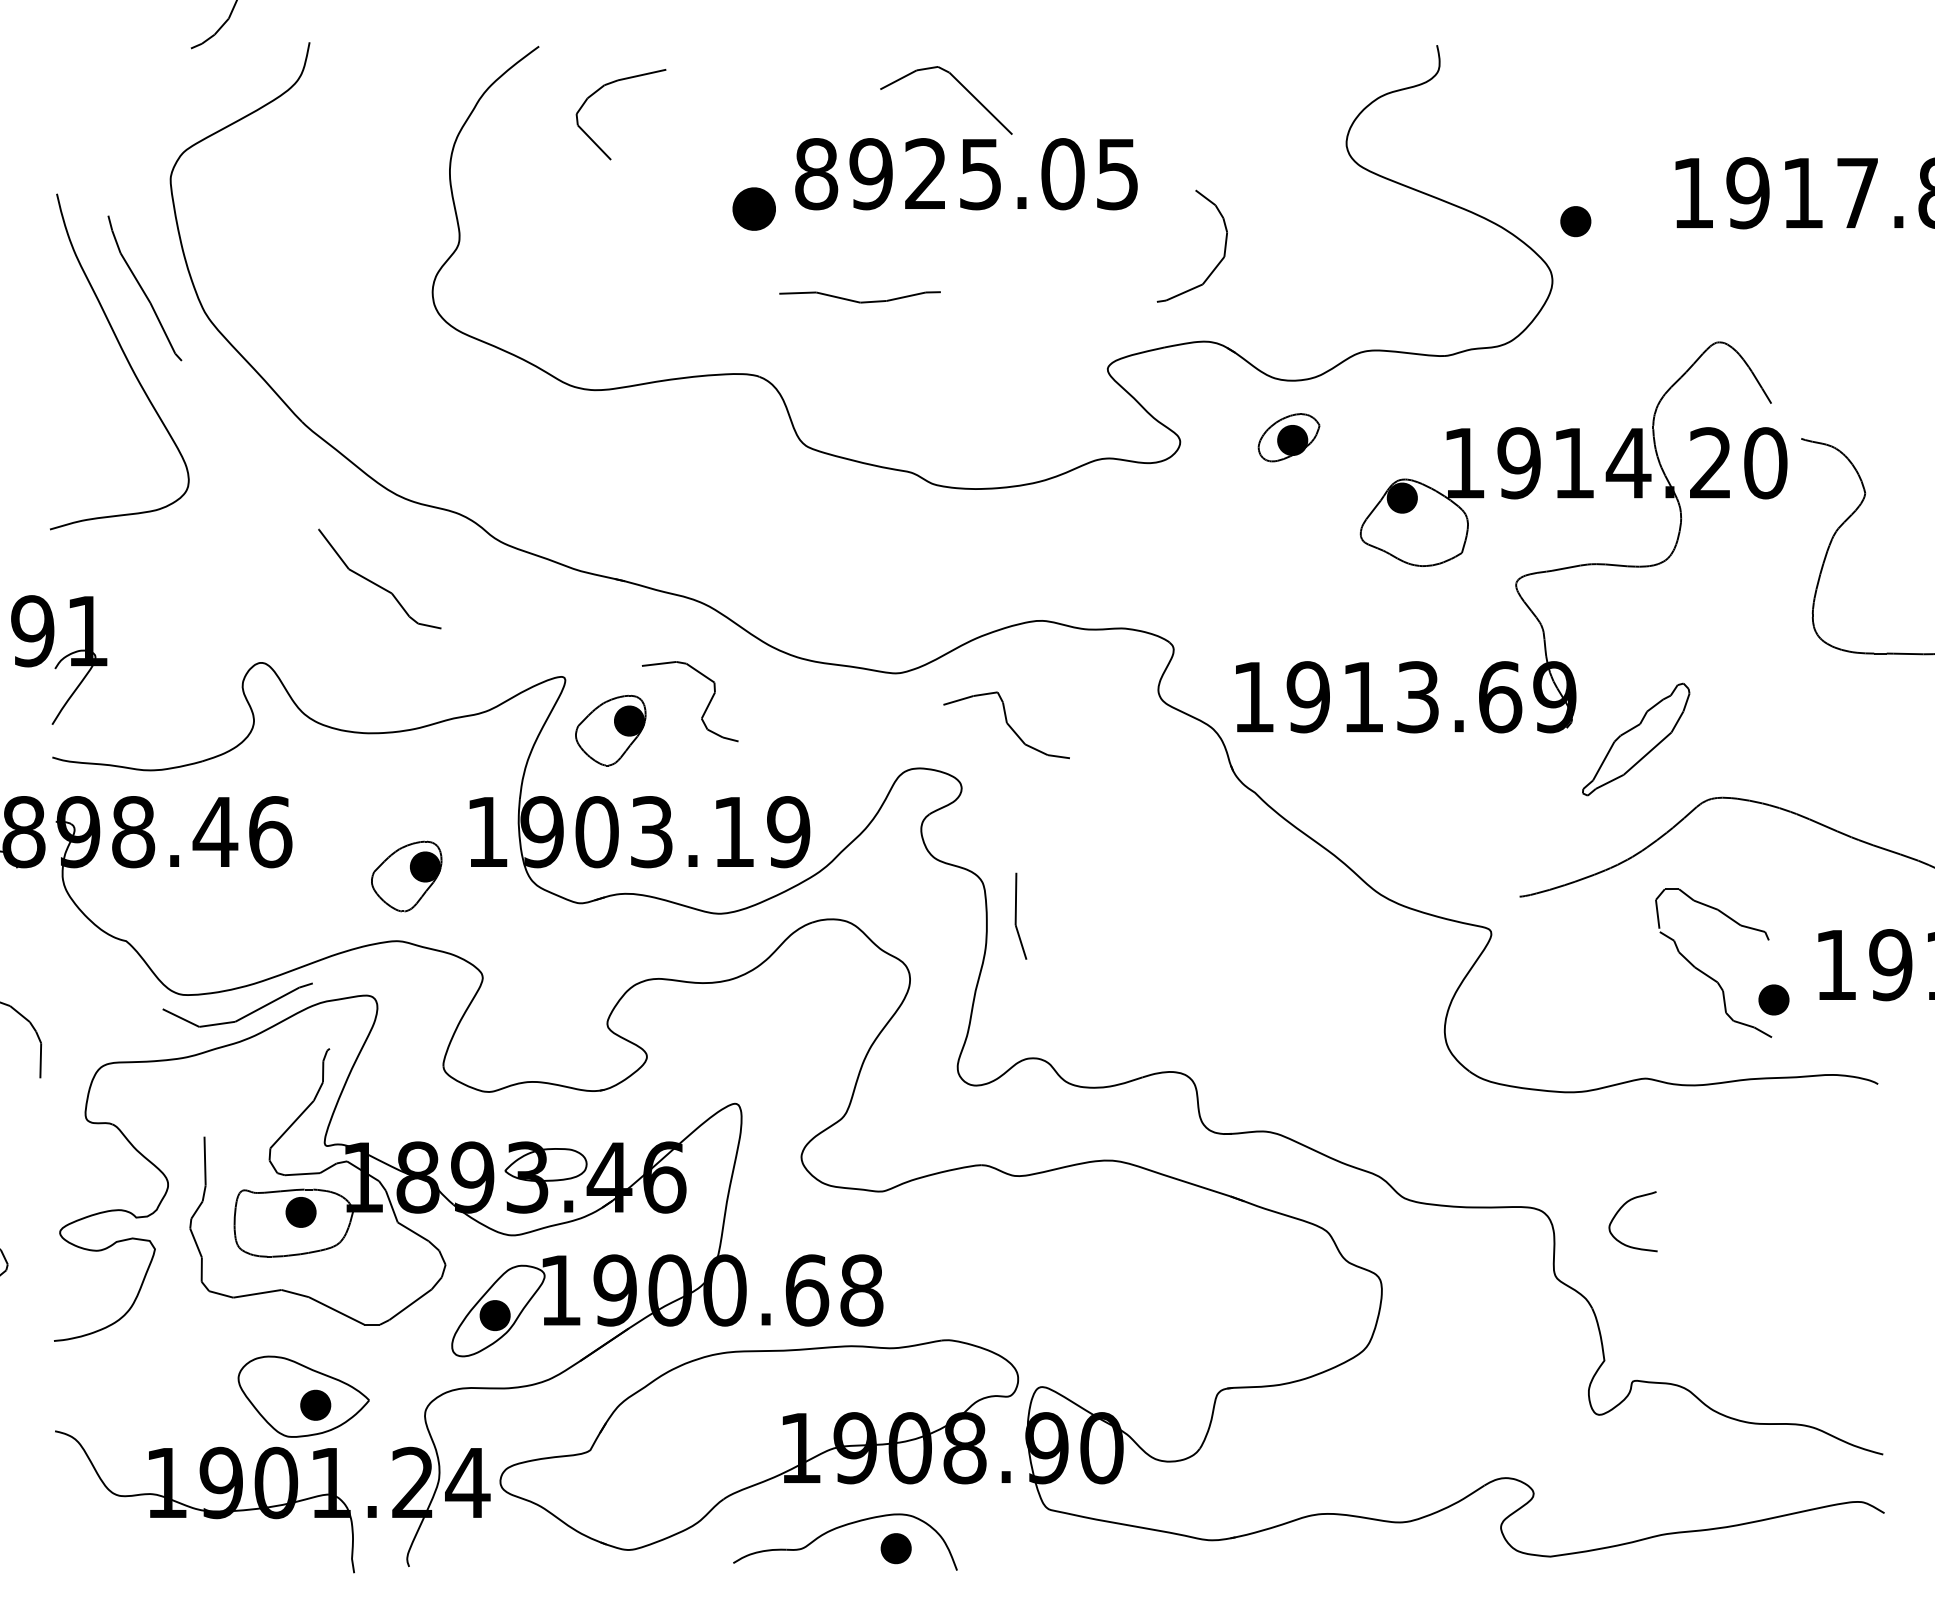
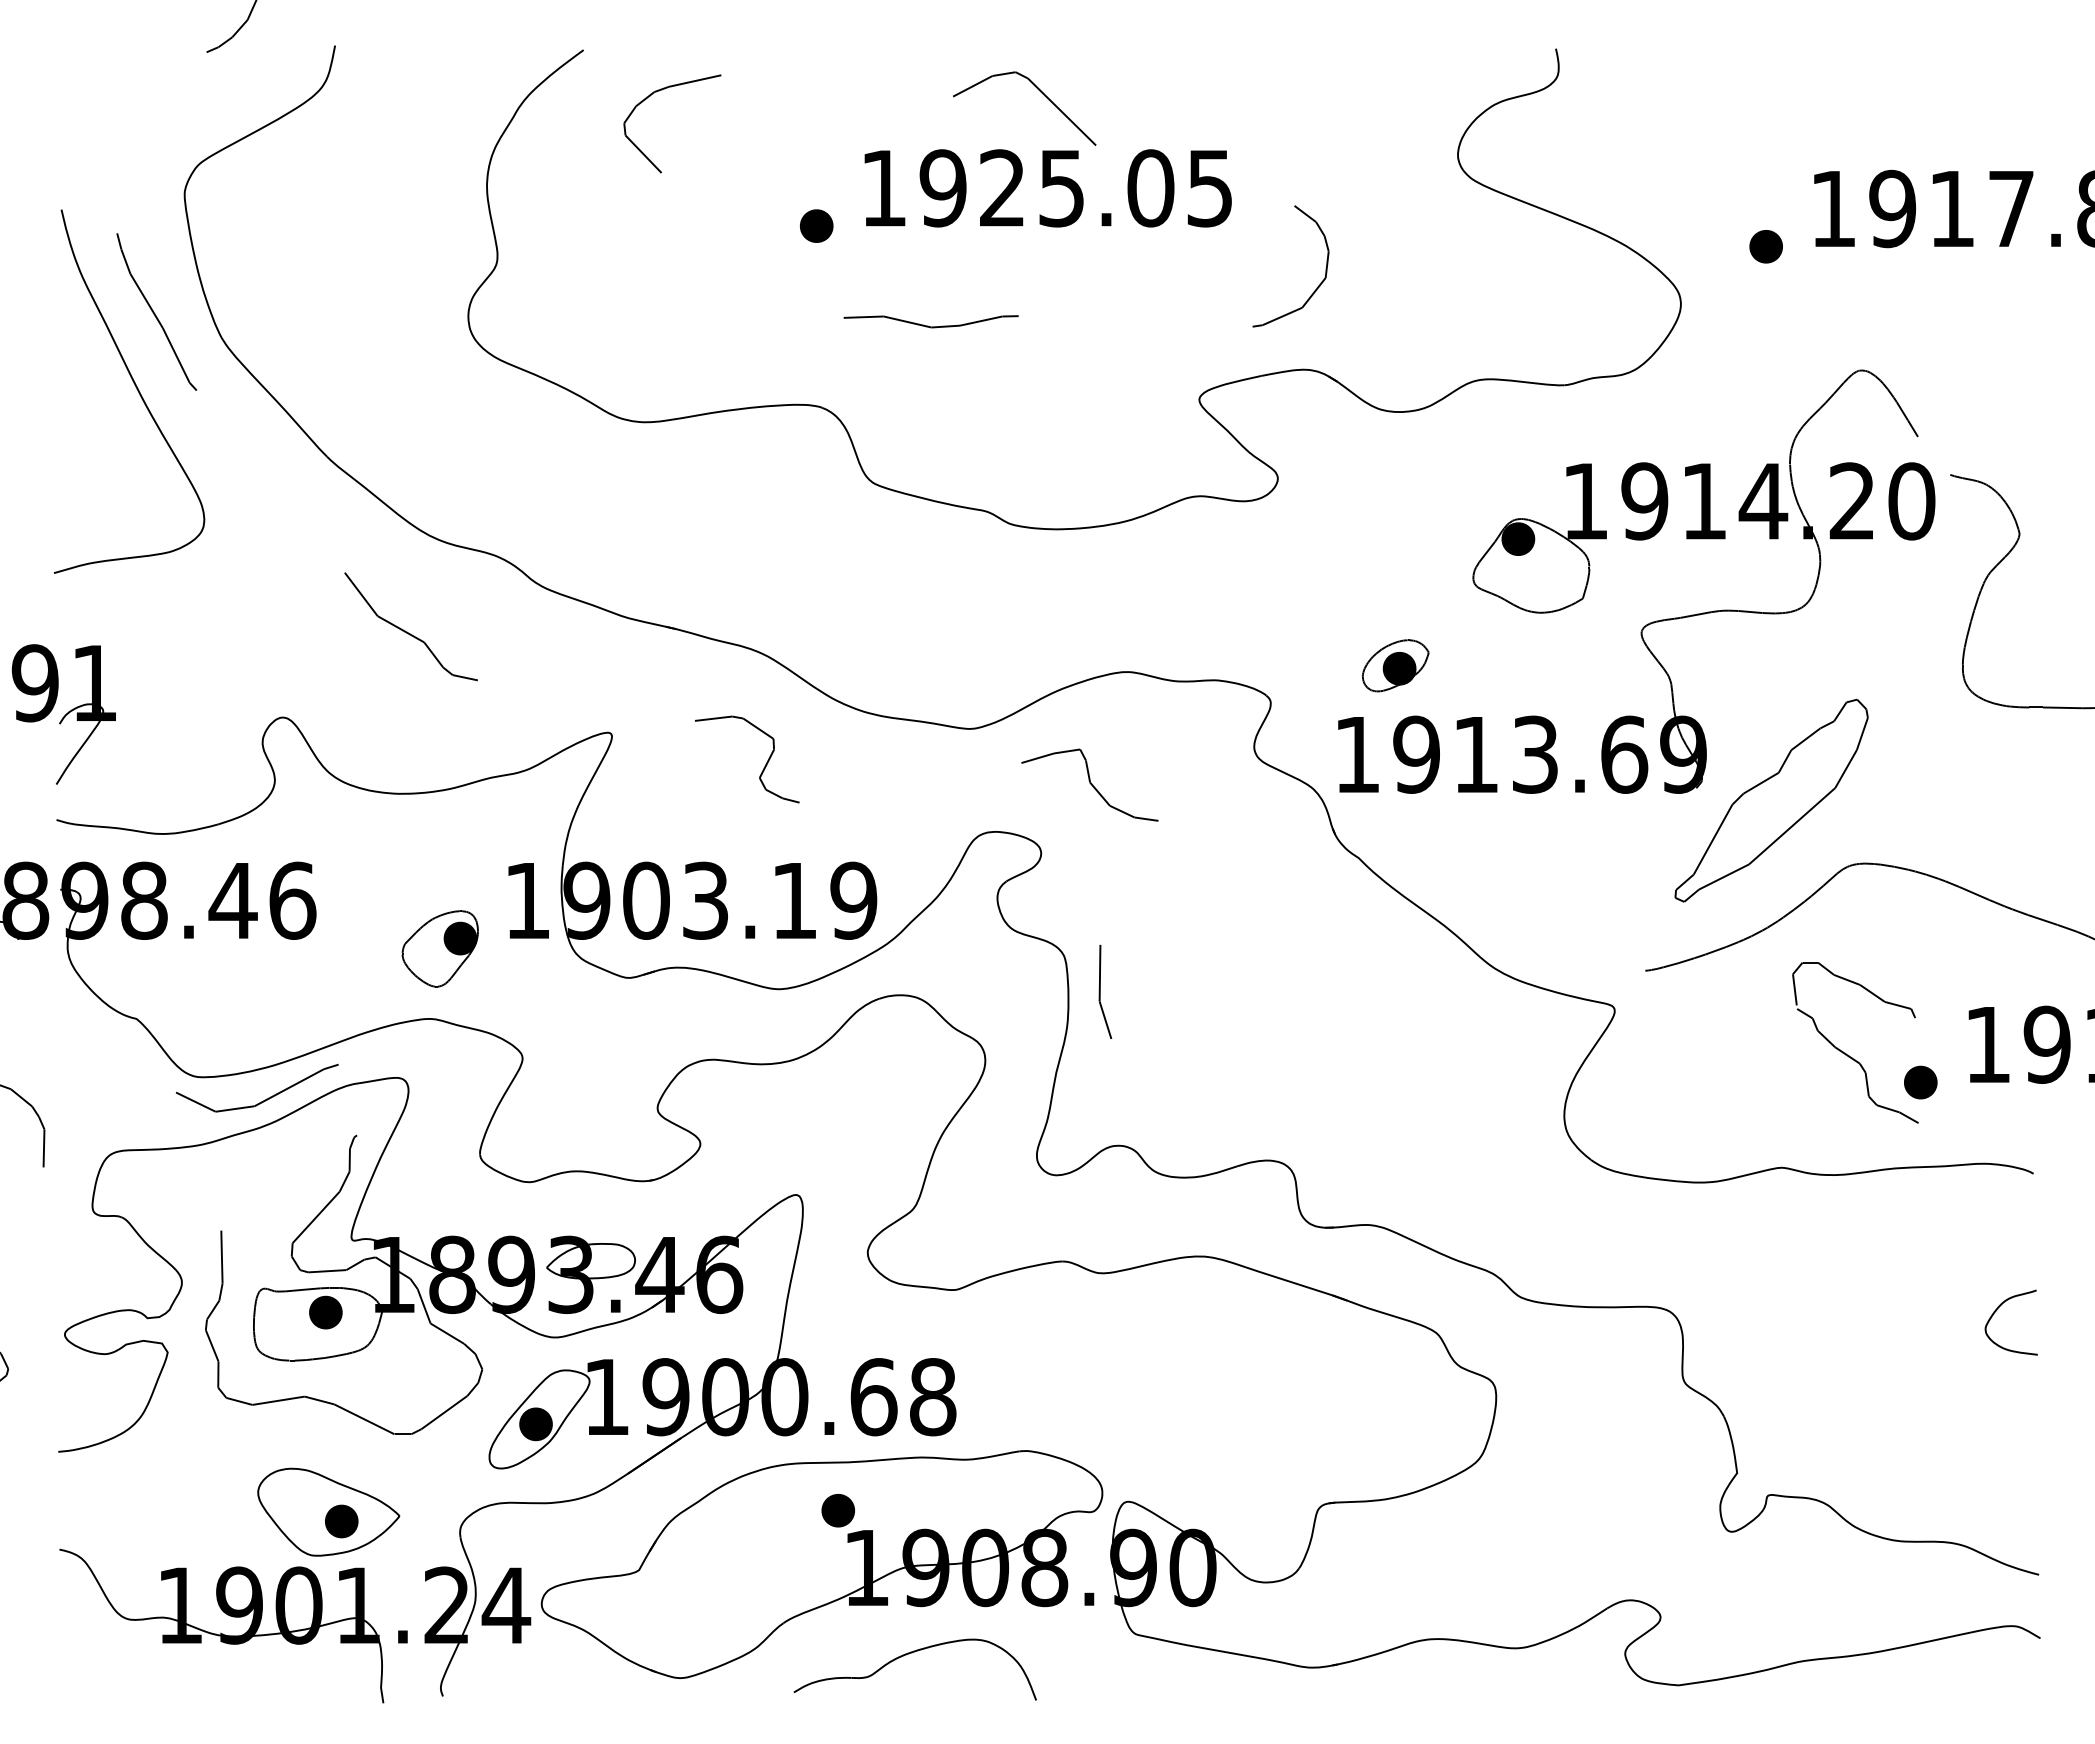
text: (816, 174) -> (883, 188), 8925.05 -> 1925.05
part: (754, 208) -> (816, 225), size x0.71
part: (1575, 221) -> (1765, 246), moved
part: (1288, 437) -> (1395, 665), moved
part: (610, 730) -> (660, 790), removed
part: (1636, 739) -> (1771, 800), size x1.67
curve: (1620, 1210) -> (1997, 1310), moved
part: (895, 1548) -> (837, 1510), moved

